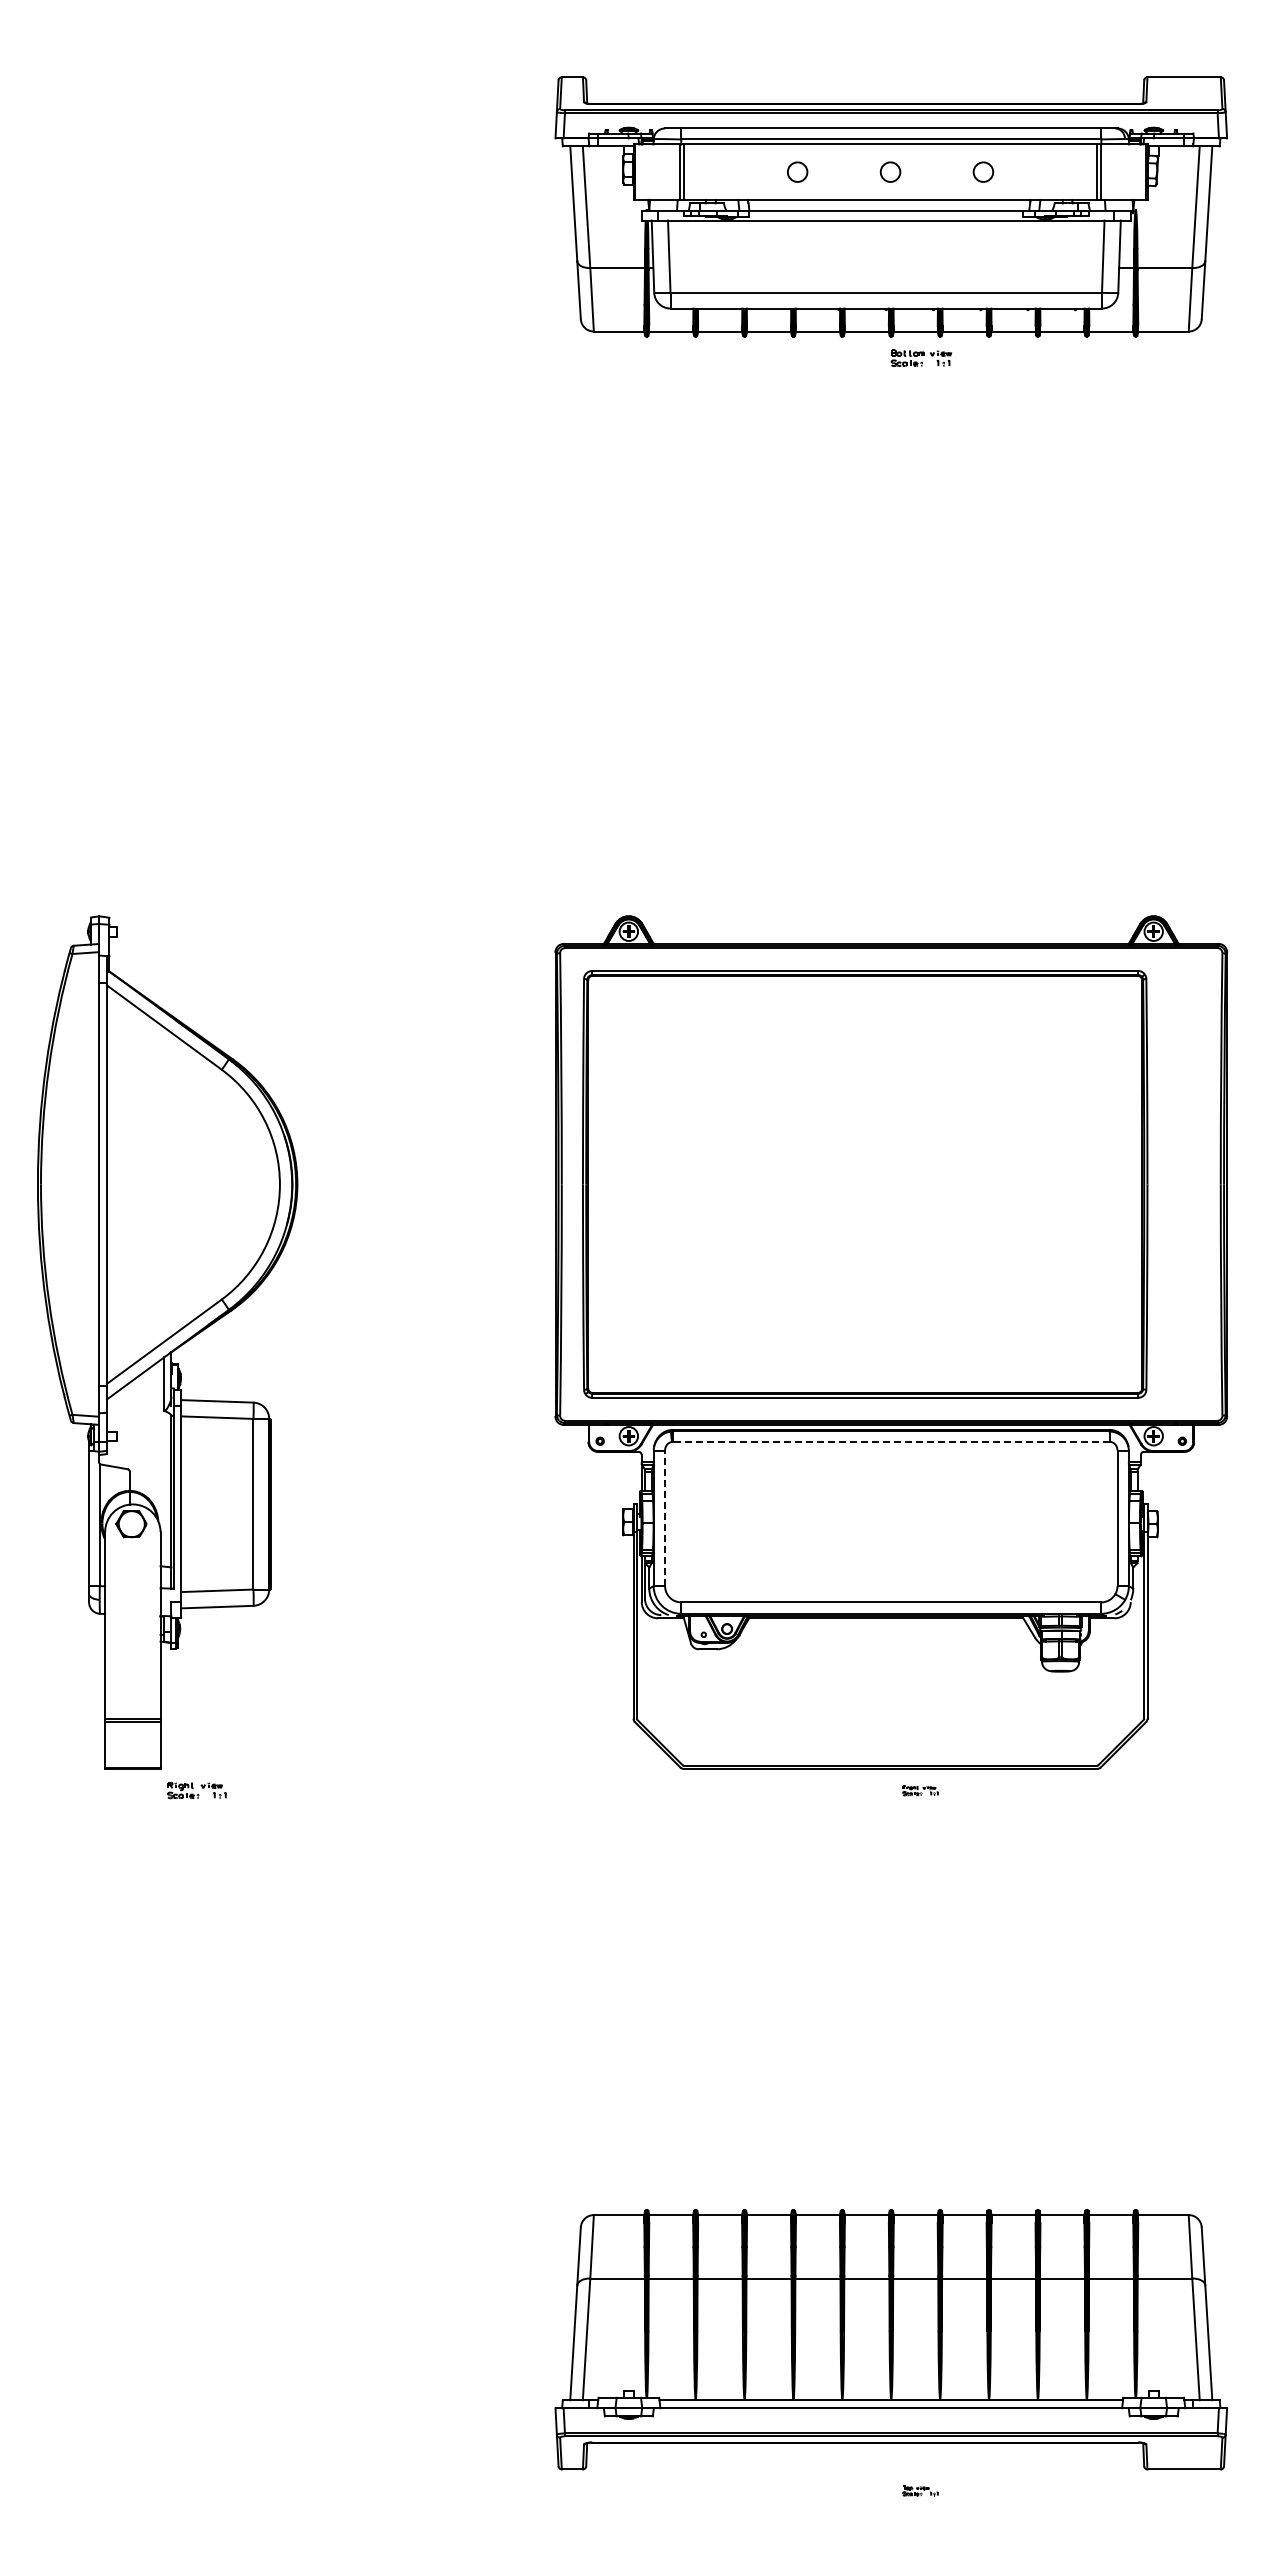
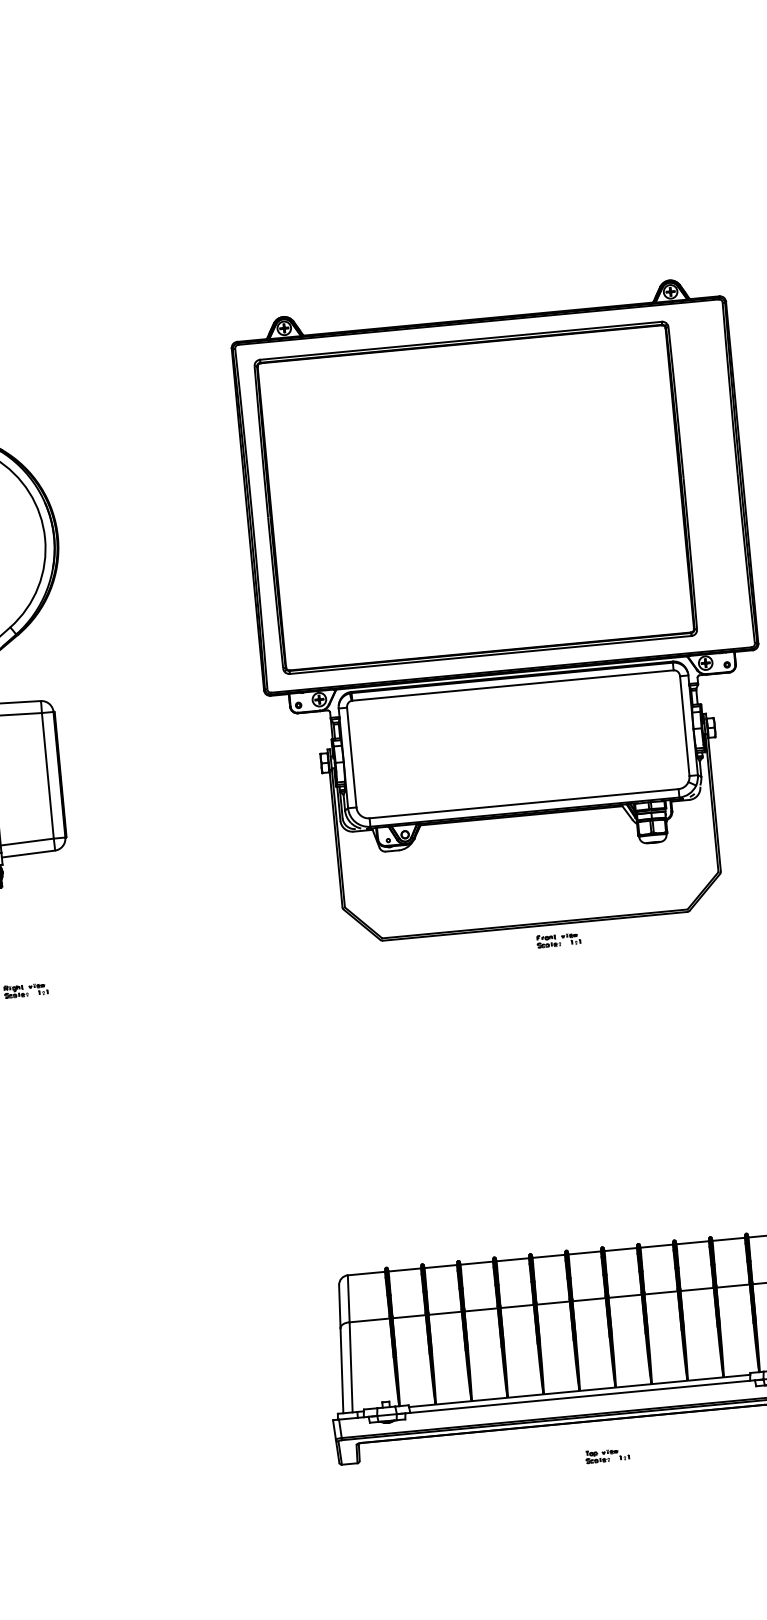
line: (890, 1441) -> (512, 685), dashed -> solid
line: (665, 1518) -> (352, 757), dashed -> solid
part: (920, 1790) -> (558, 940), size x1.67
part: (920, 2490) -> (607, 1455), size x1.67

